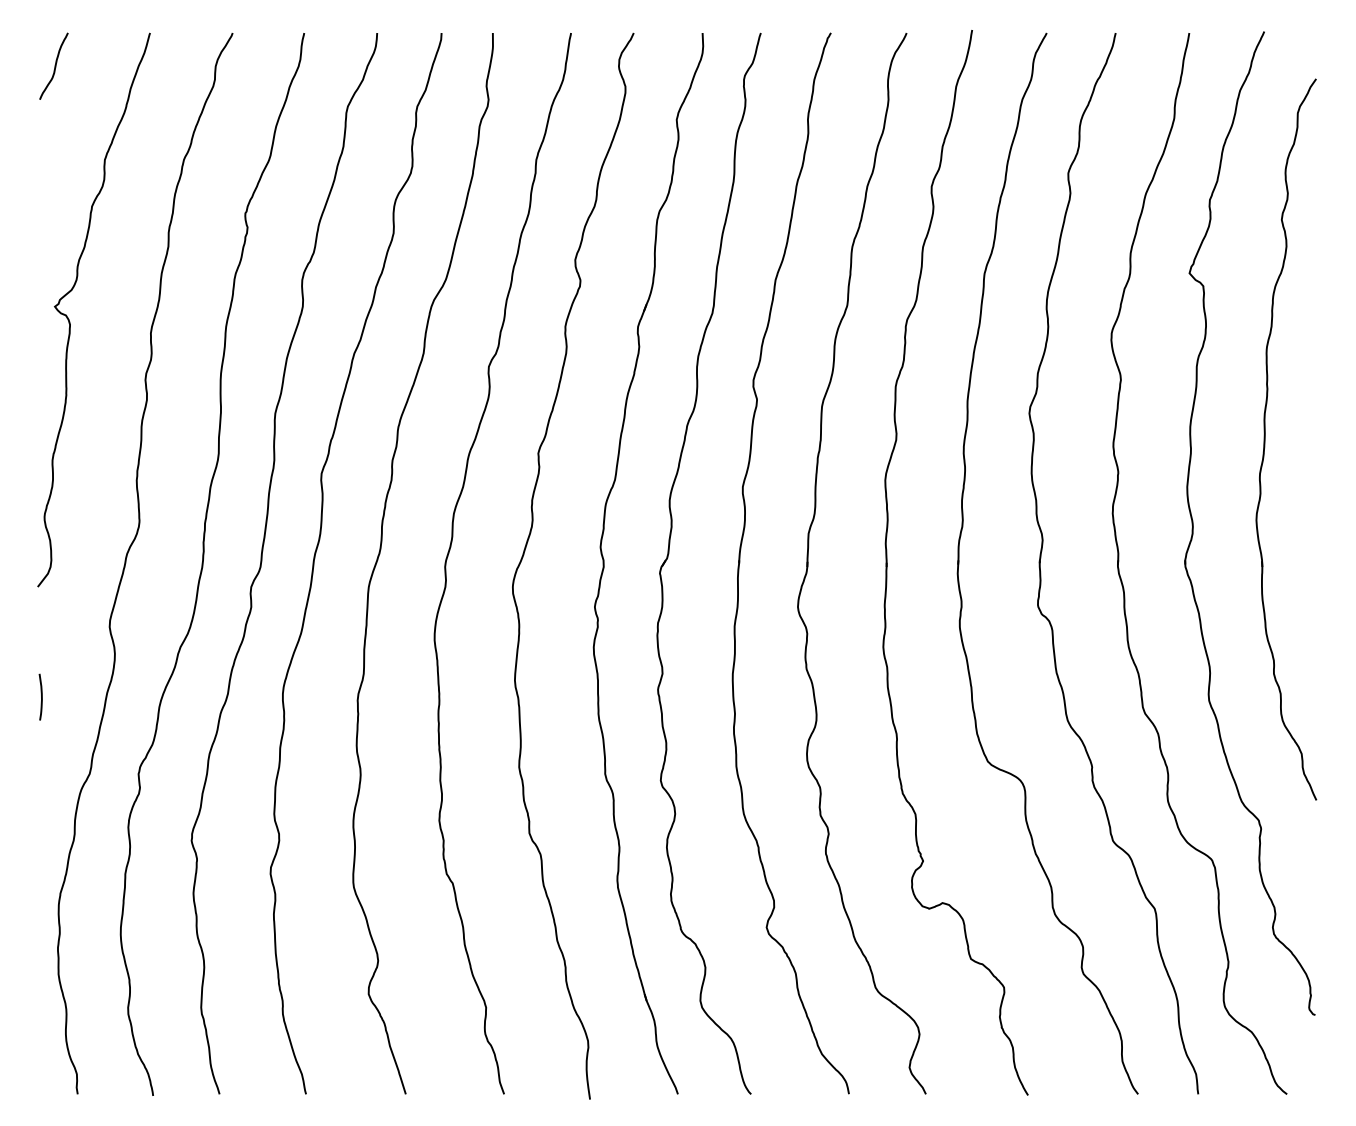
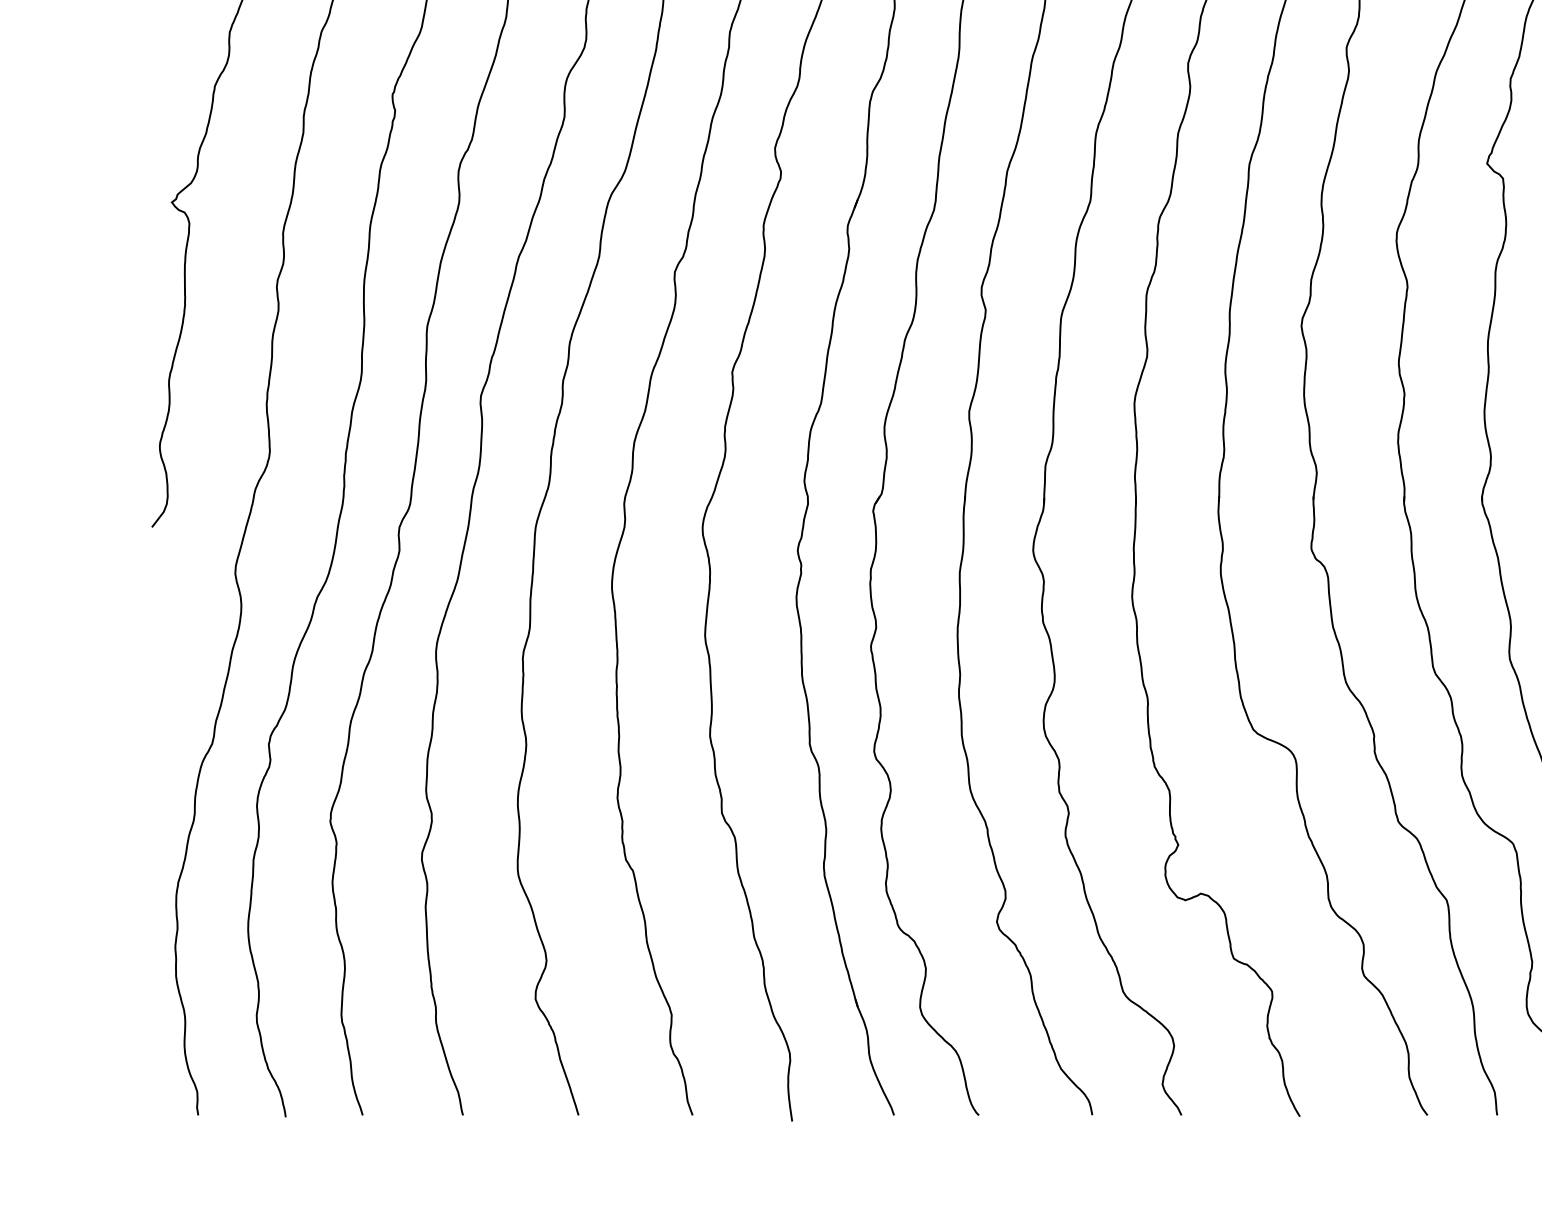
curve: (41, 696) -> (156, 654), removed

